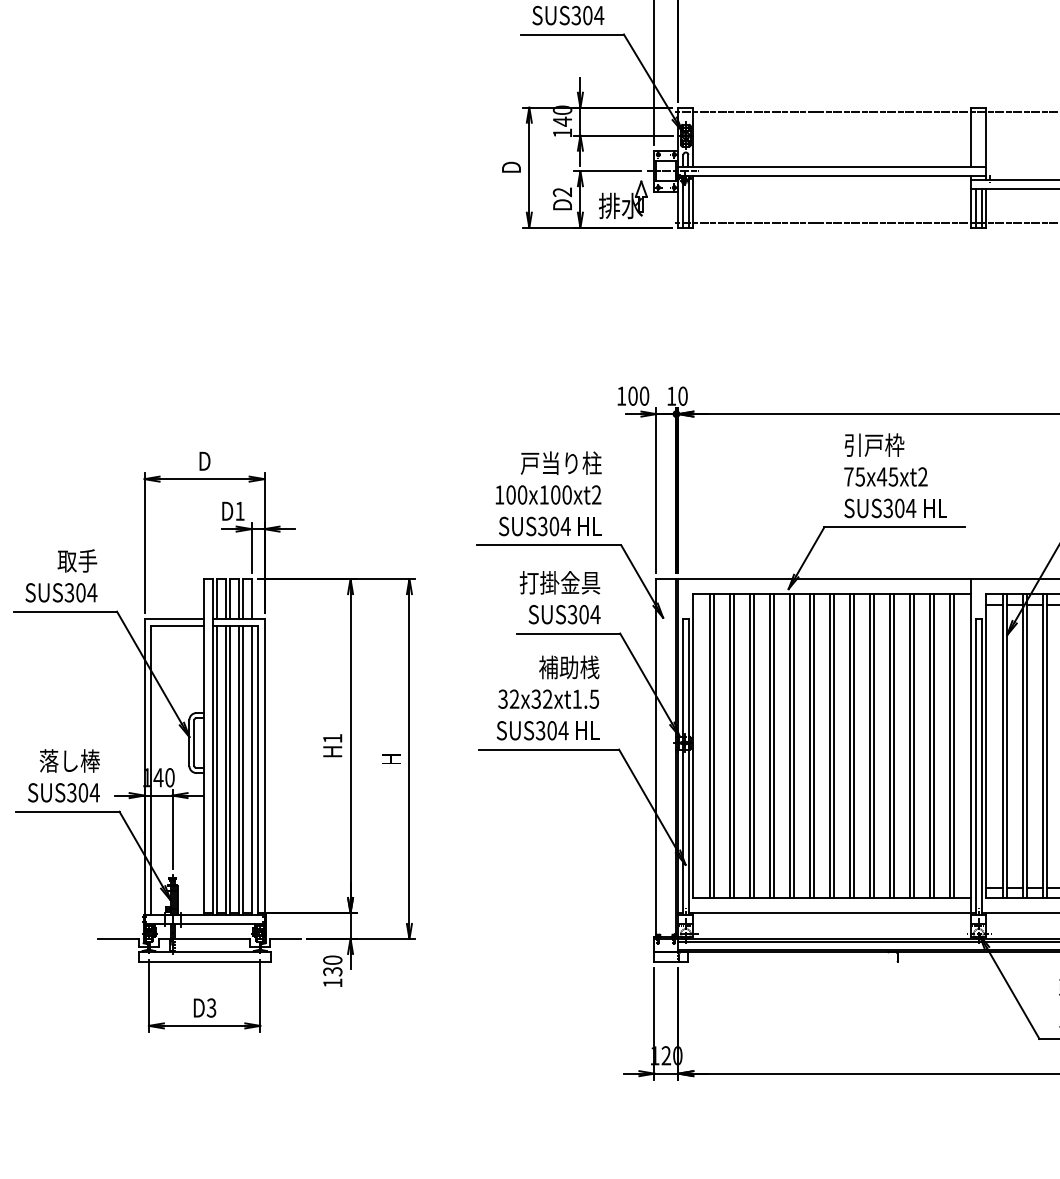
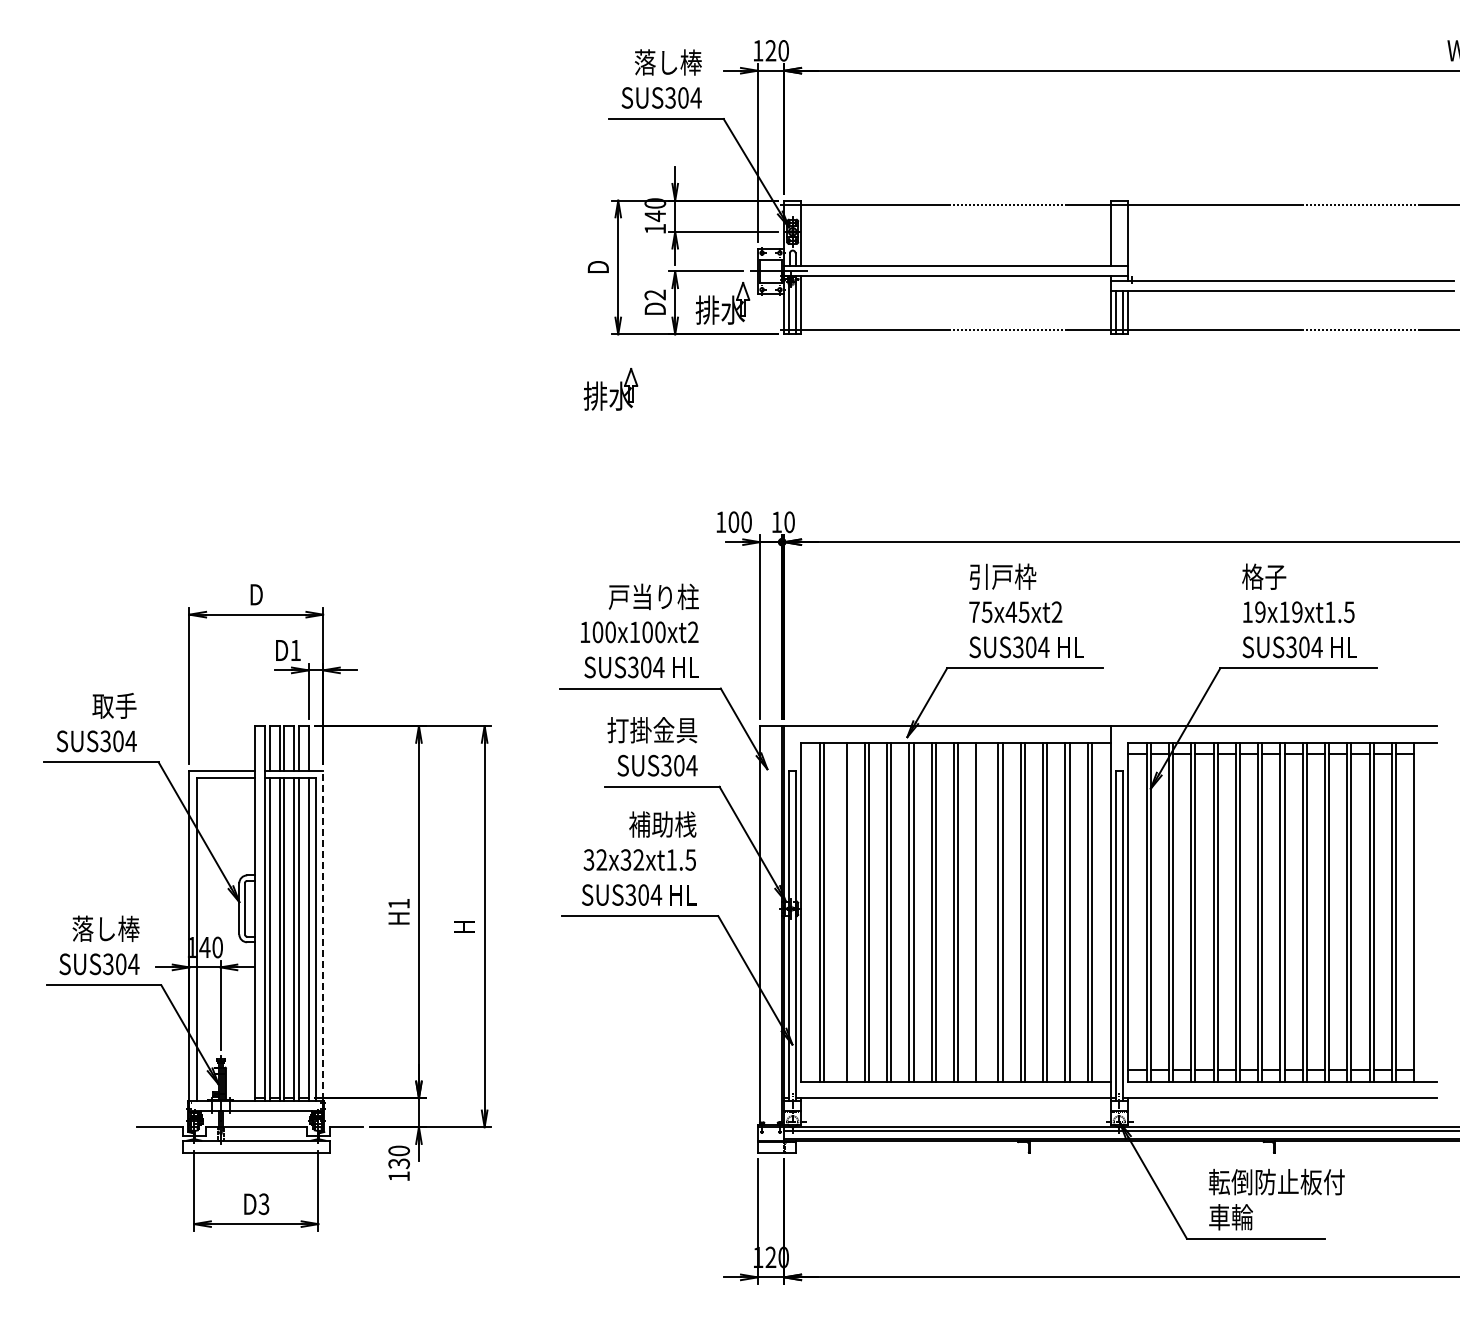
part: (522, 277) -> (610, 389), added
line: (730, 745) -> (842, 911), removed
line: (854, 745) -> (980, 911), removed
line: (264, 771) -> (323, 940), solid -> dashed

